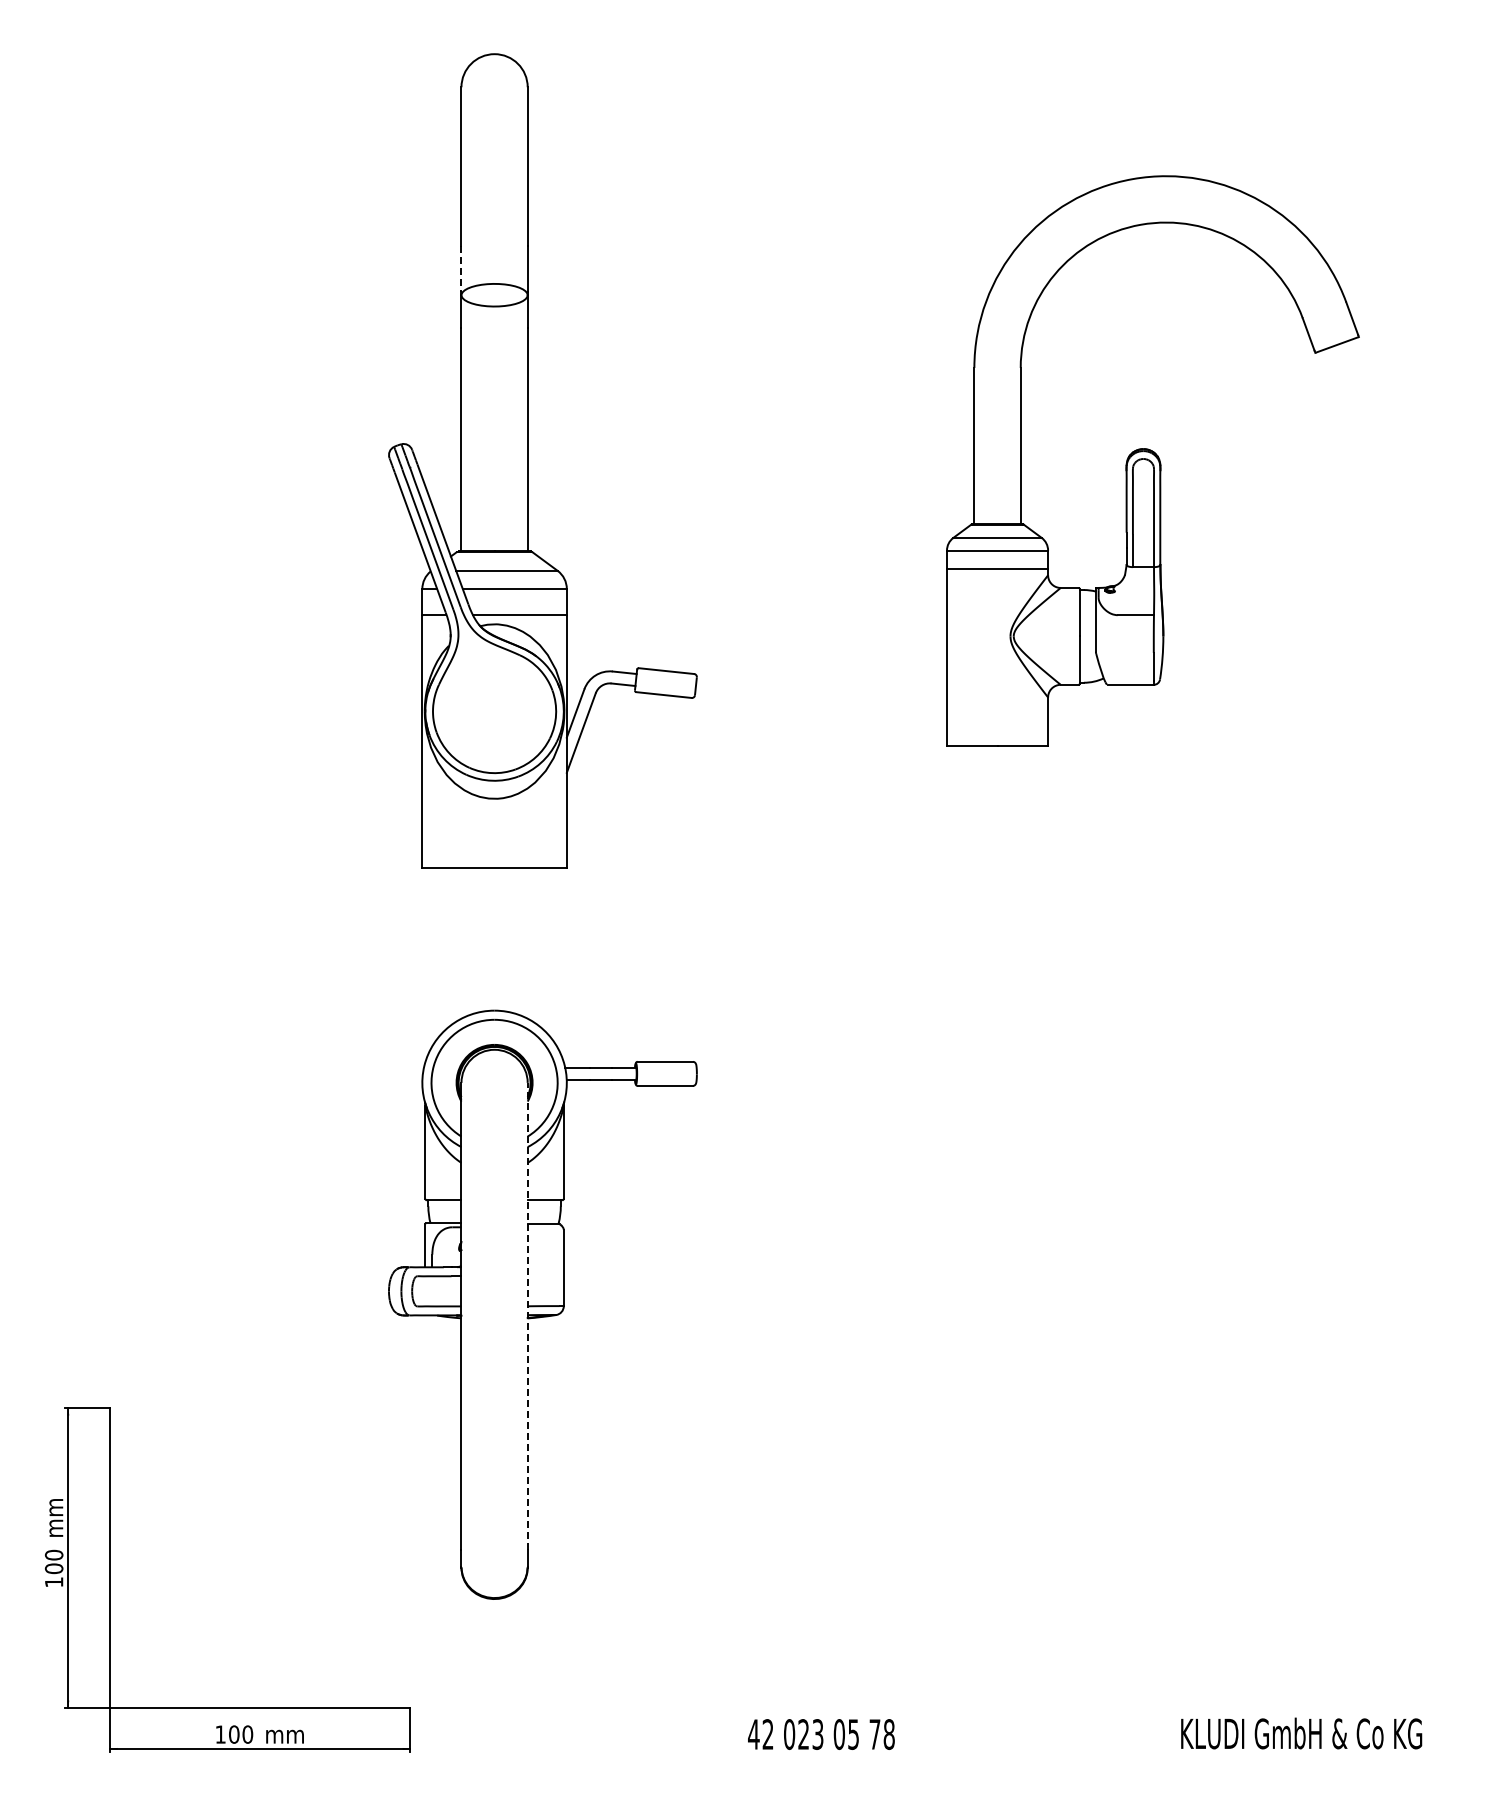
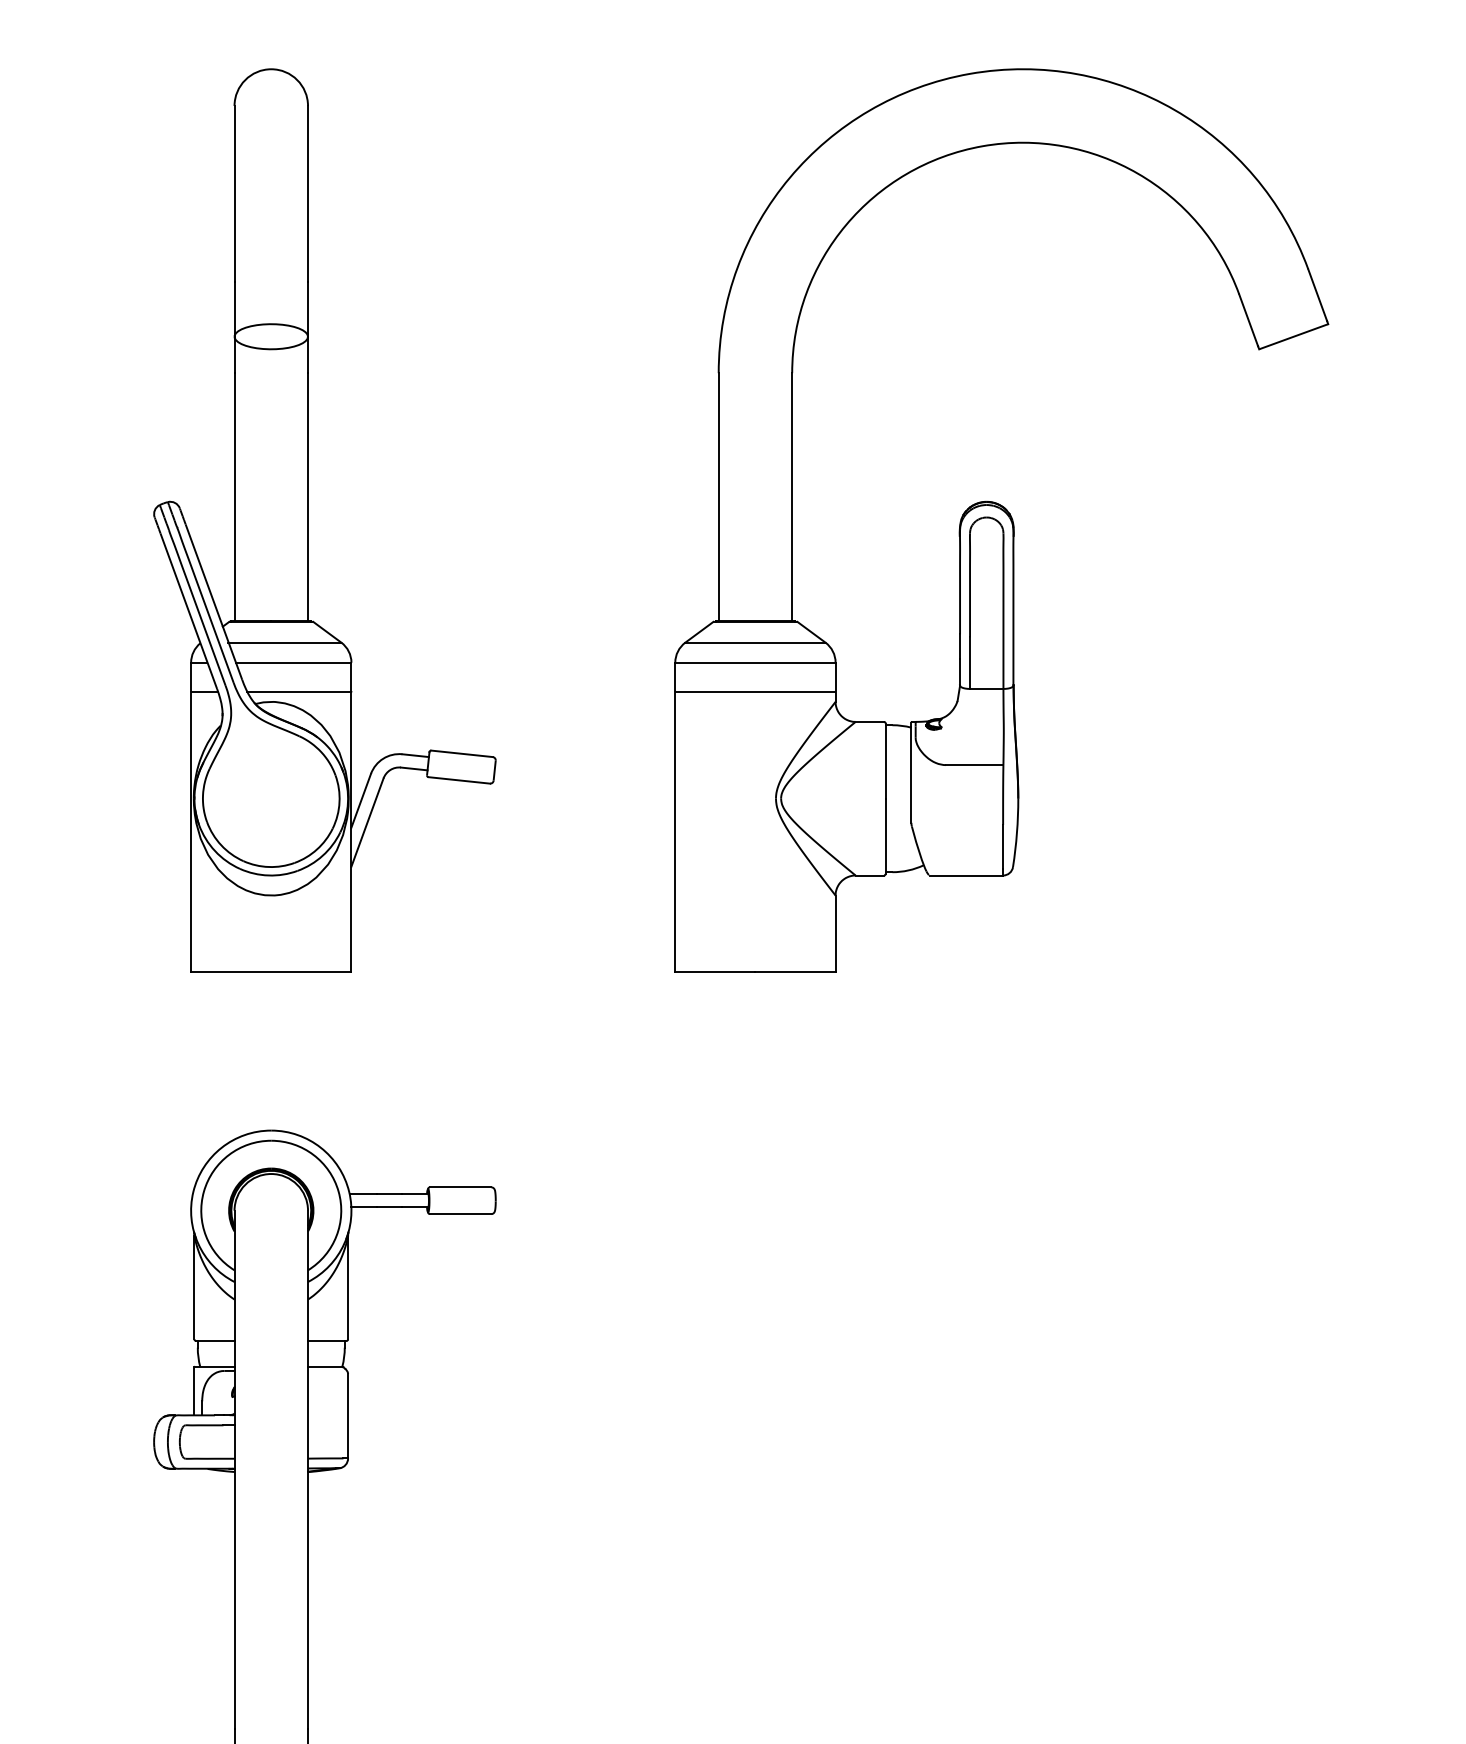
line: (461, 269) -> (234, 308), dashed -> solid
part: (1152, 460) -> (1001, 520), size x1.43
line: (527, 1316) -> (307, 1469), dashed -> solid

